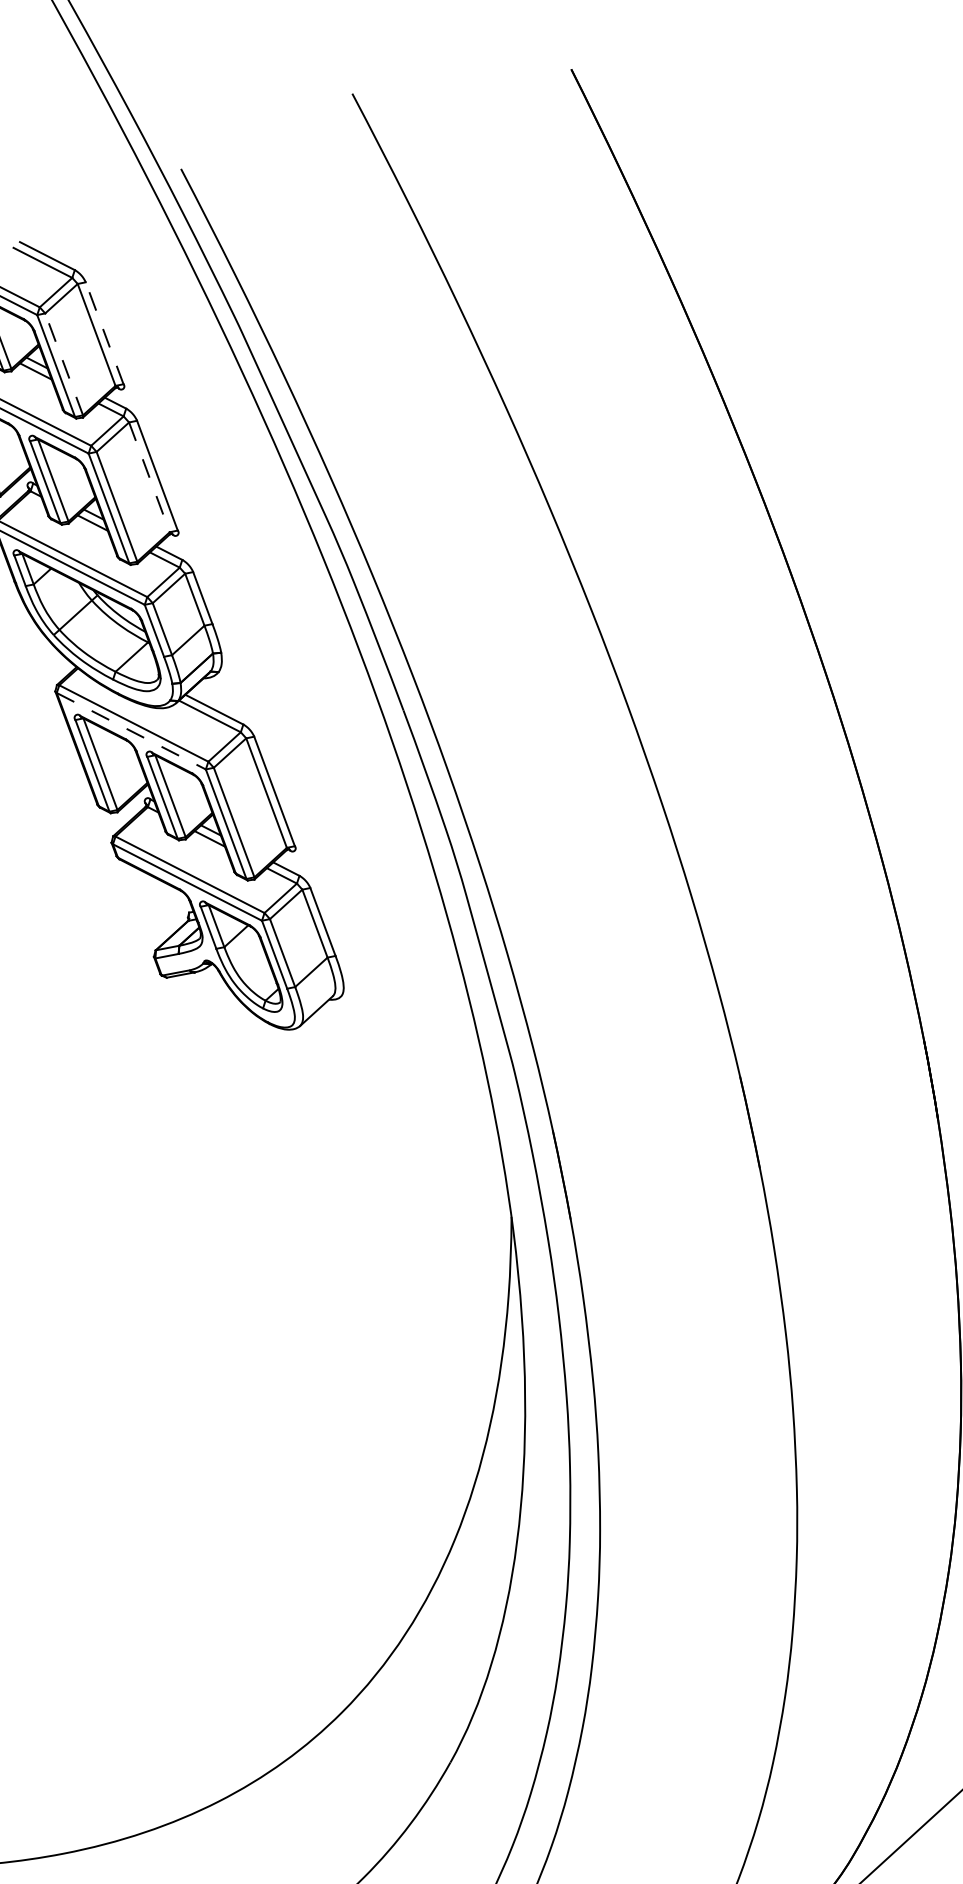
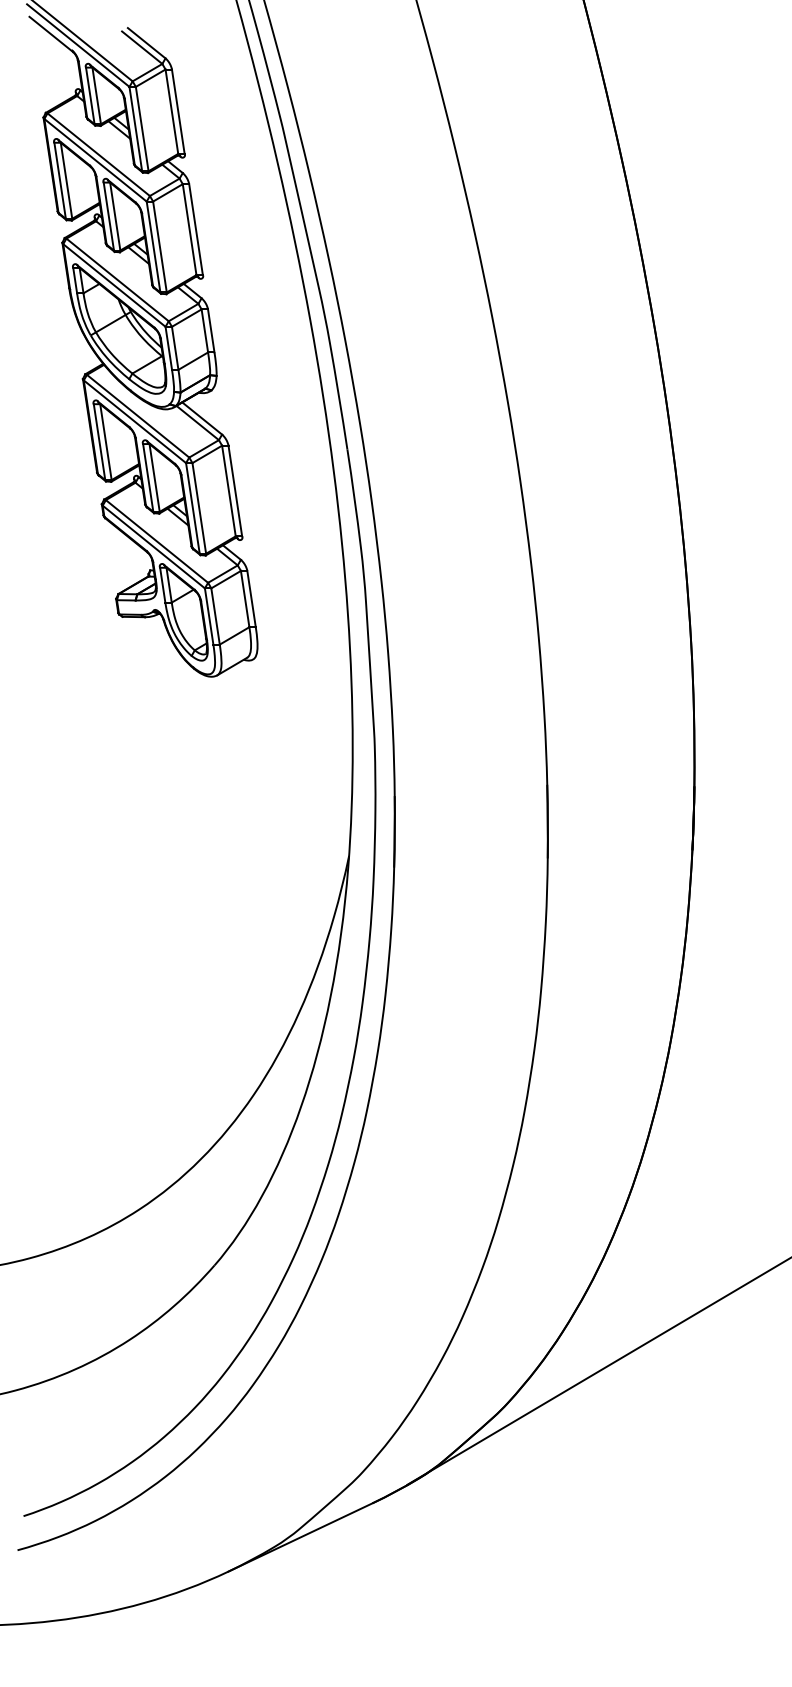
line: (104, 332) -> (178, 111), dashed -> solid
line: (64, 364) -> (142, 129), dashed -> solid
line: (149, 477) -> (189, 229), dashed -> solid
line: (130, 731) -> (134, 421), dashed -> solid

